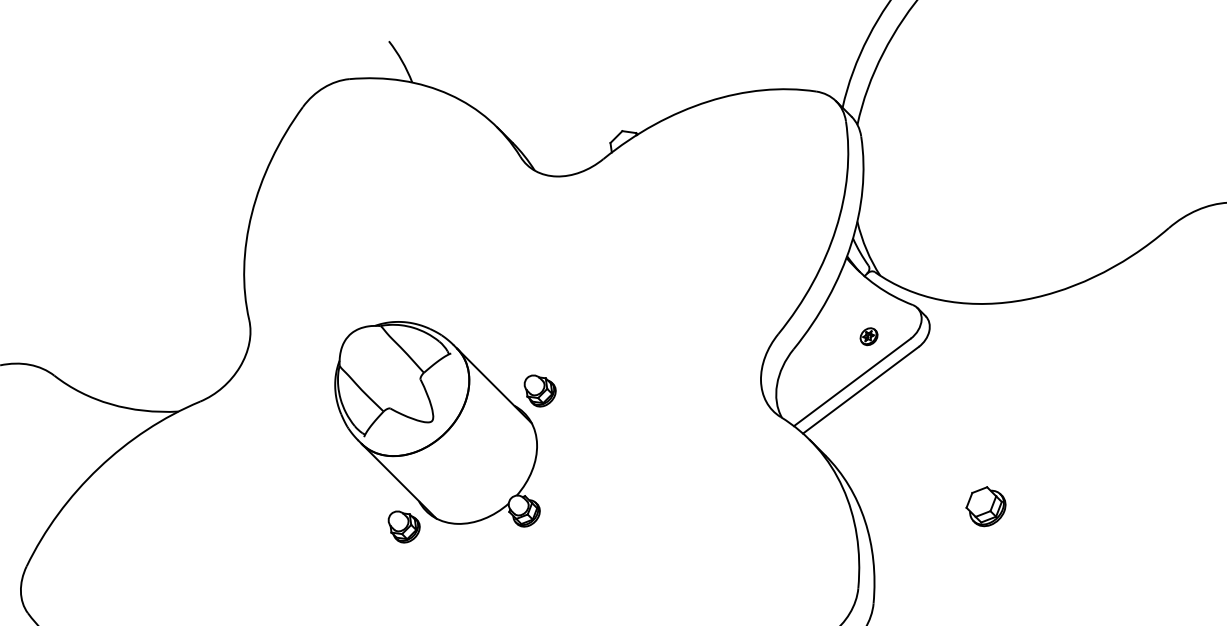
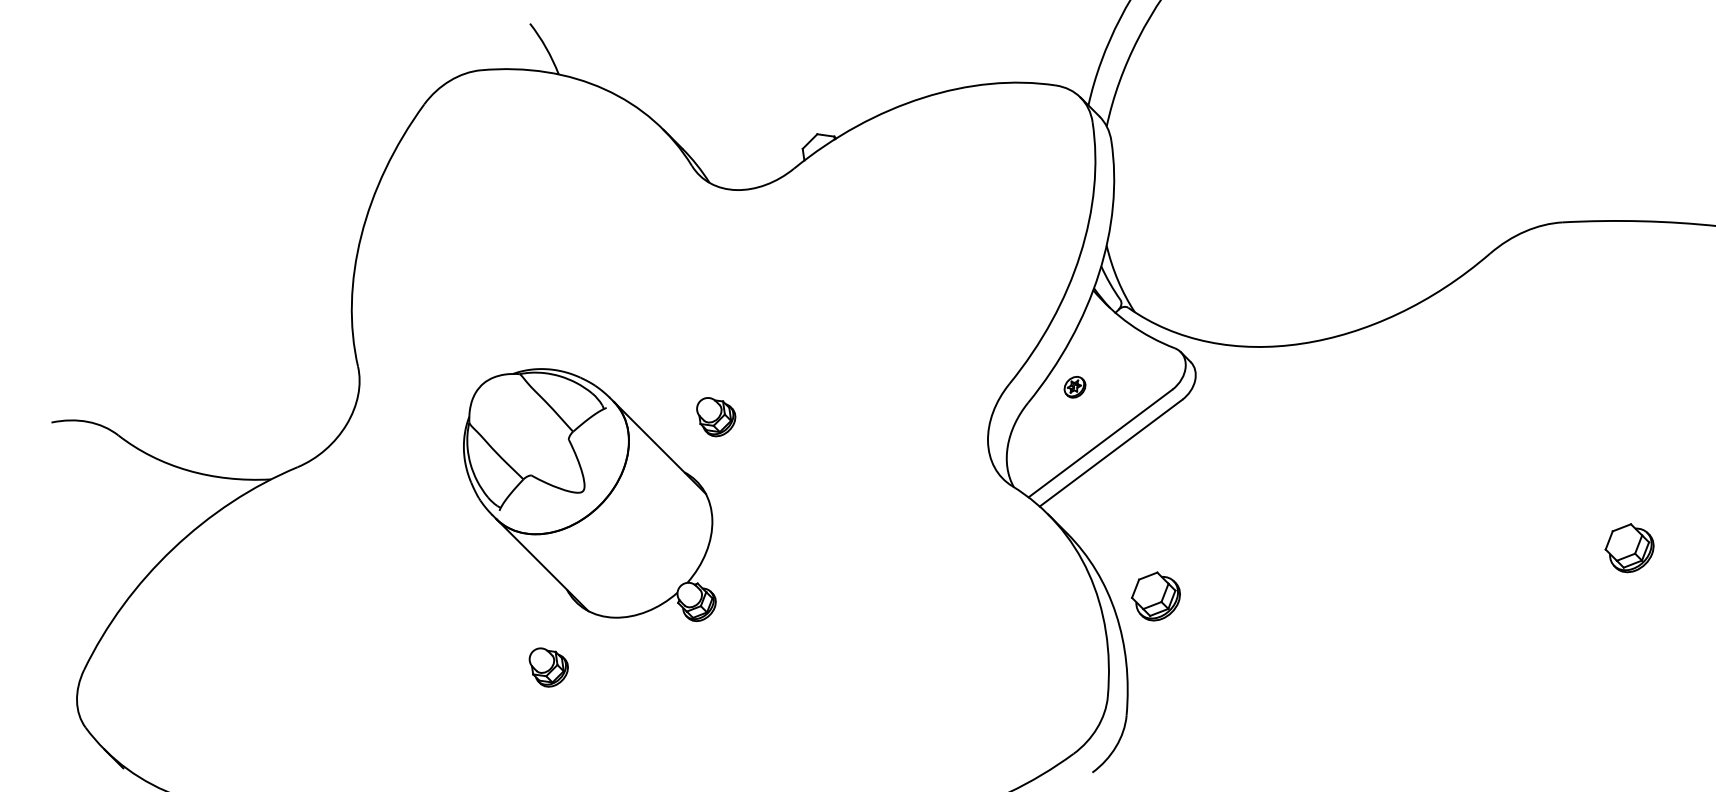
part: (868, 336) -> (1074, 386), moved
part: (540, 391) -> (716, 417), moved
part: (985, 506) -> (1155, 596), moved
part: (403, 526) -> (548, 667), moved

